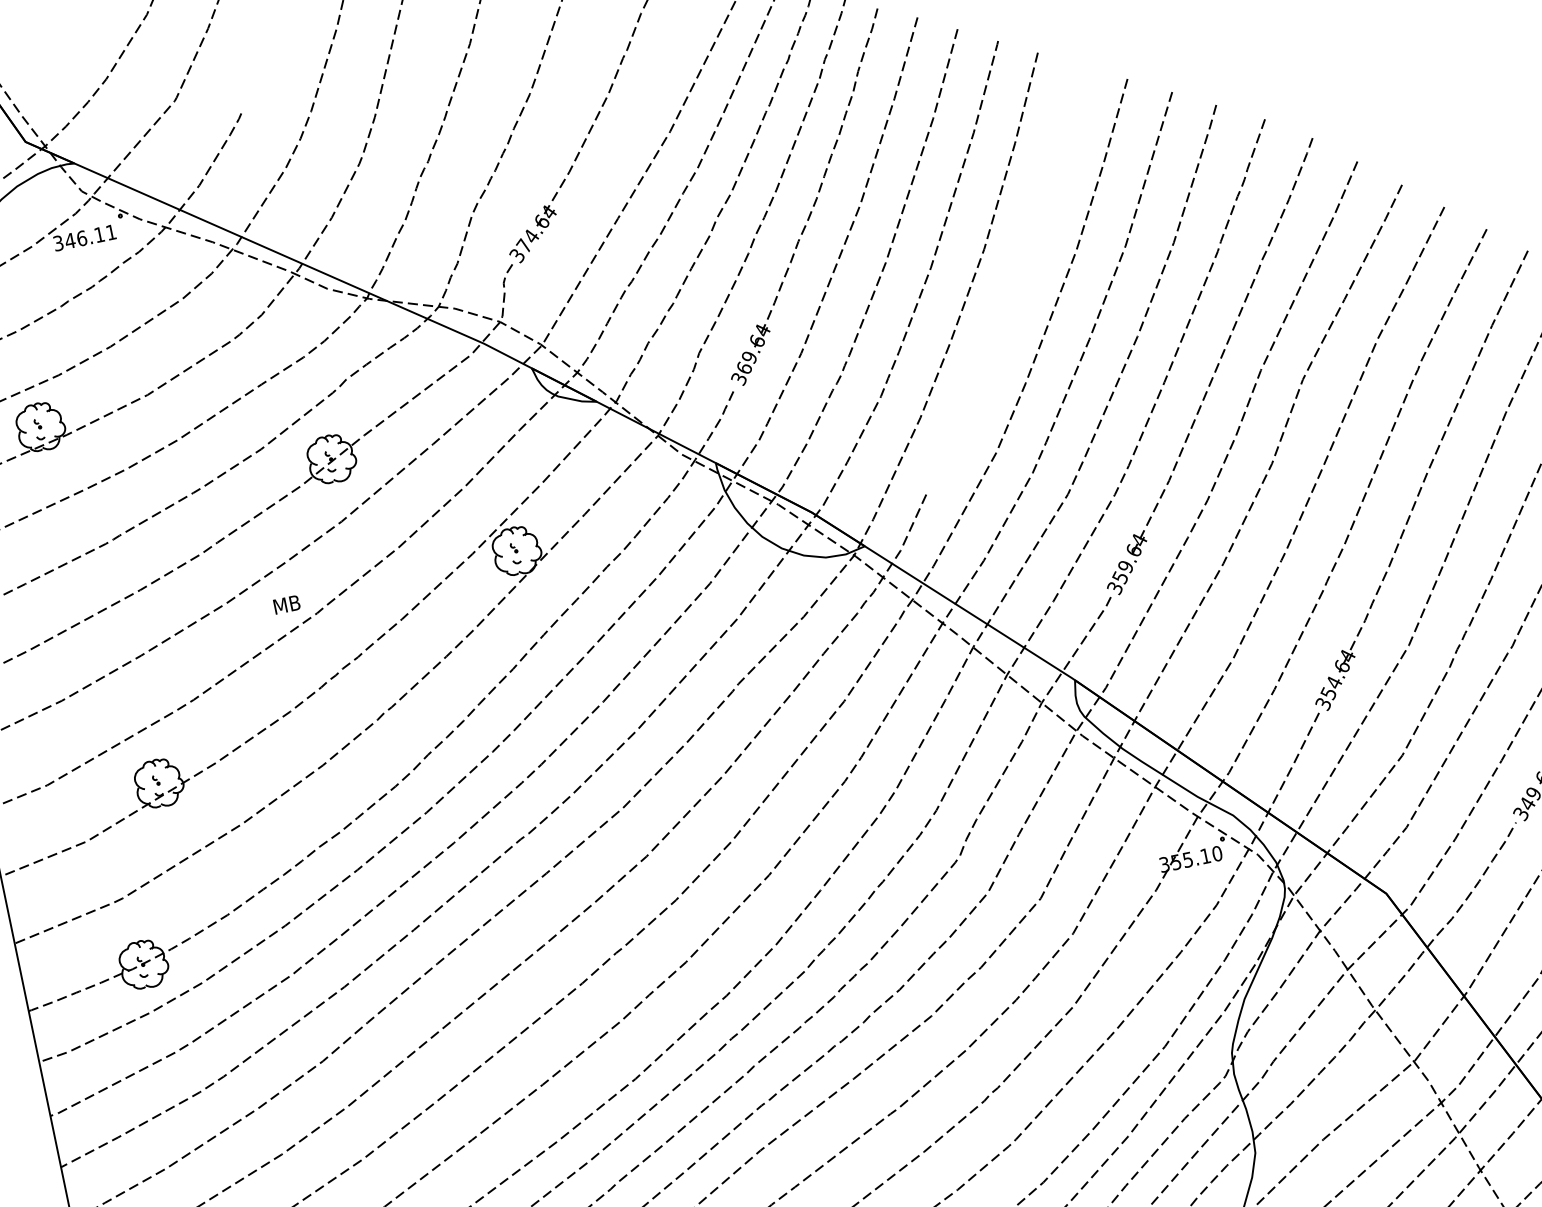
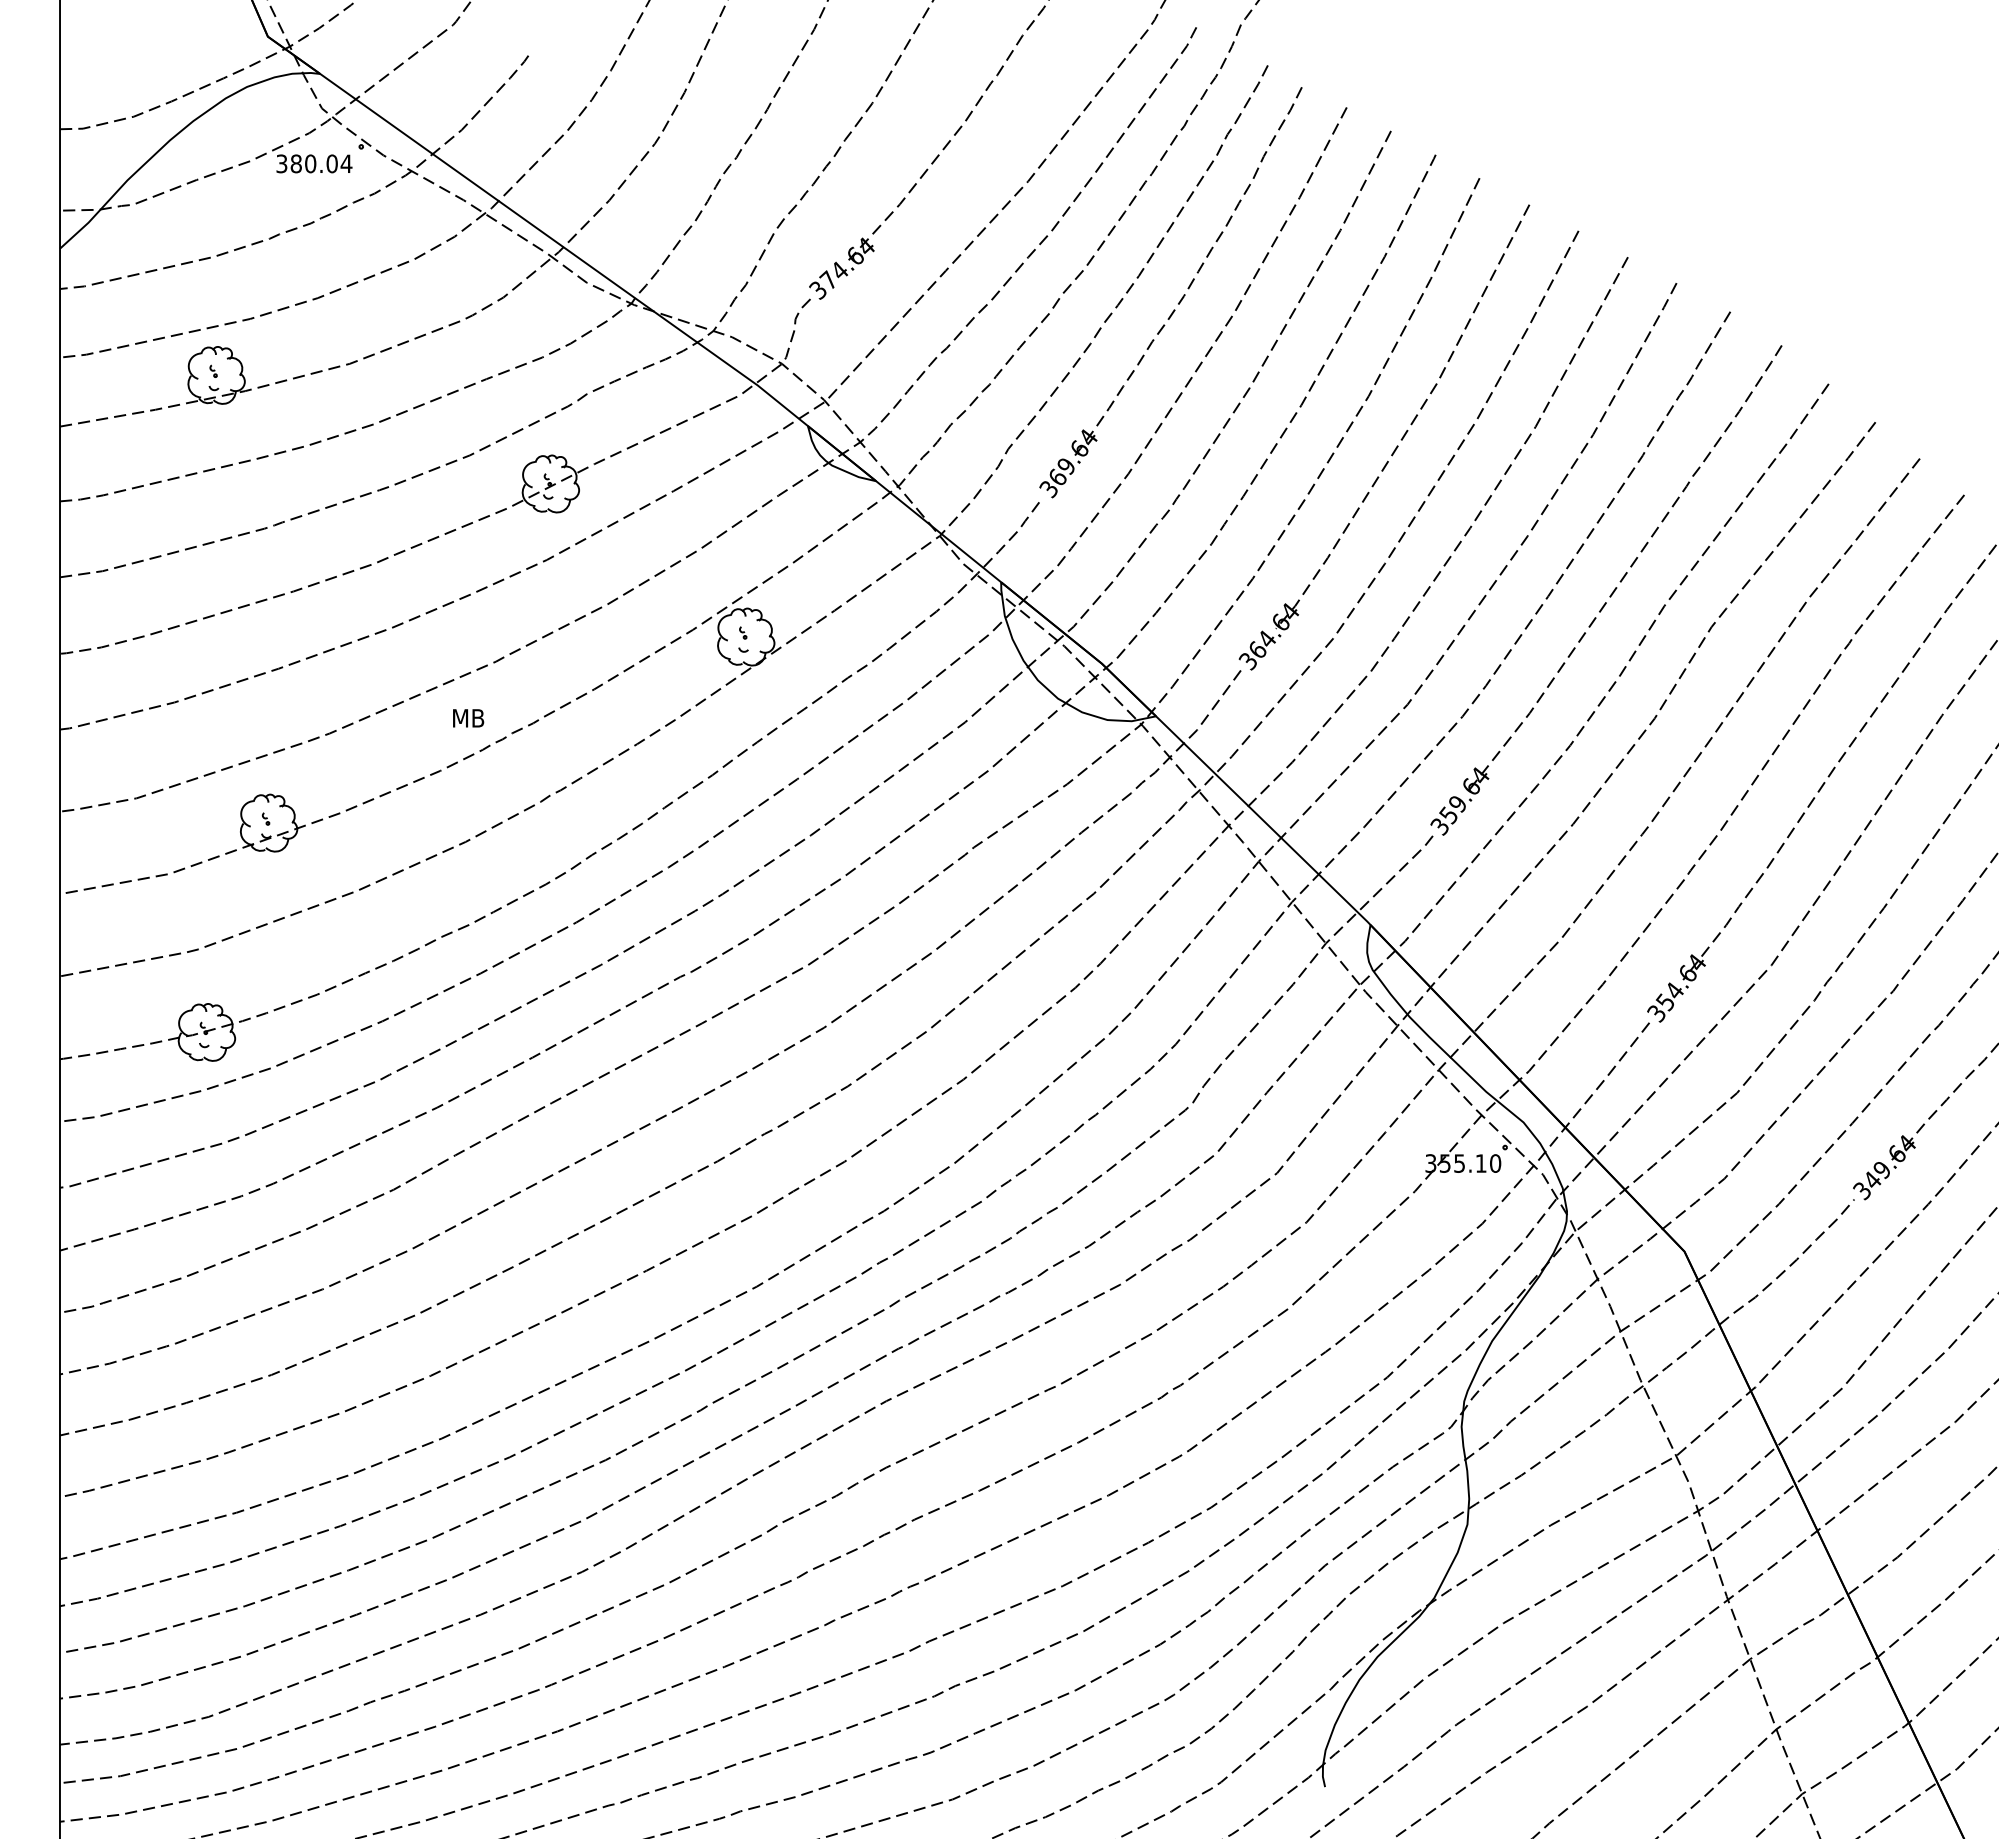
text: (90, 236) -> (321, 163), 346.11 -> 380.04
part: (1014, 286) -> (1395, 447), added
text: (286, 604) -> (468, 718), moved

